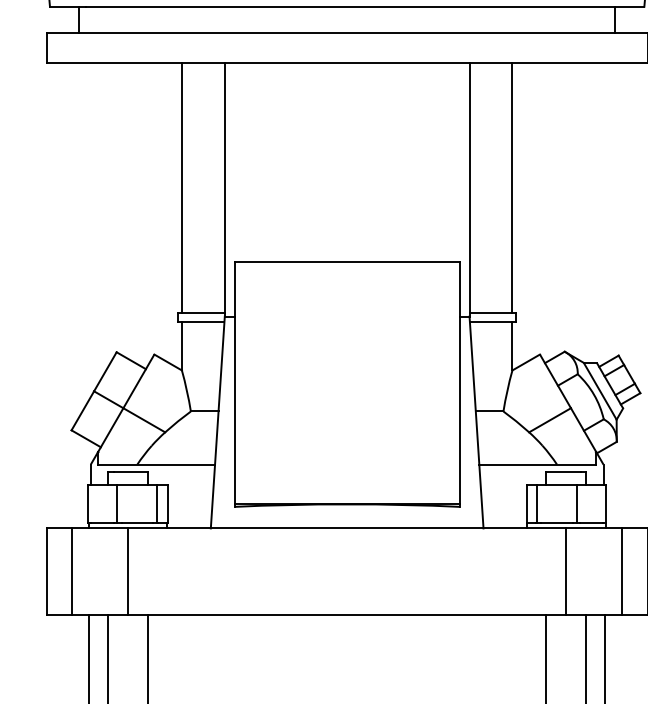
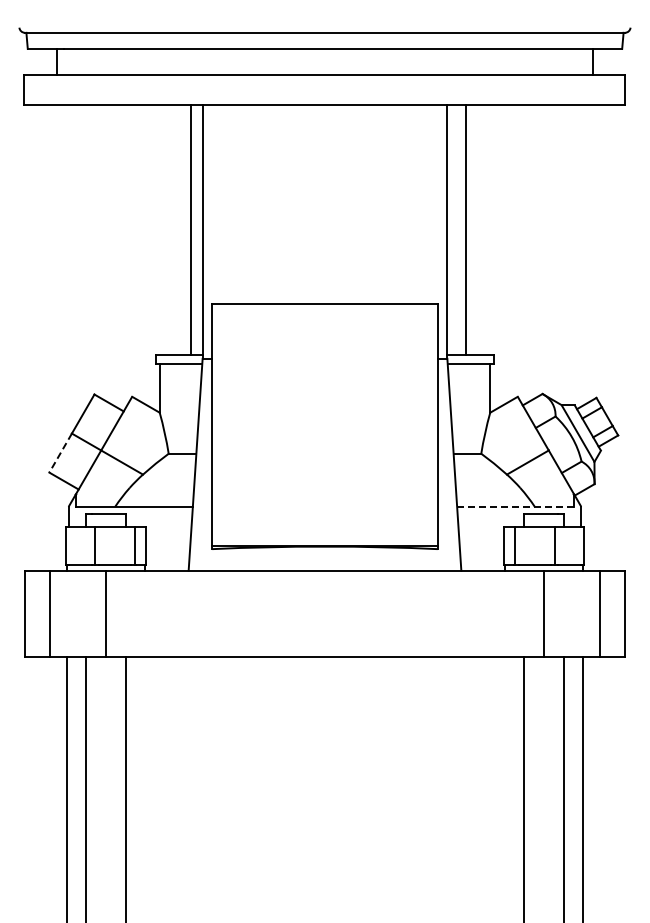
line: (181, 188) -> (190, 230), moved
line: (512, 188) -> (466, 230), moved
line: (82, 411) -> (60, 453), solid -> dashed
line: (537, 464) -> (515, 506), solid -> dashed

